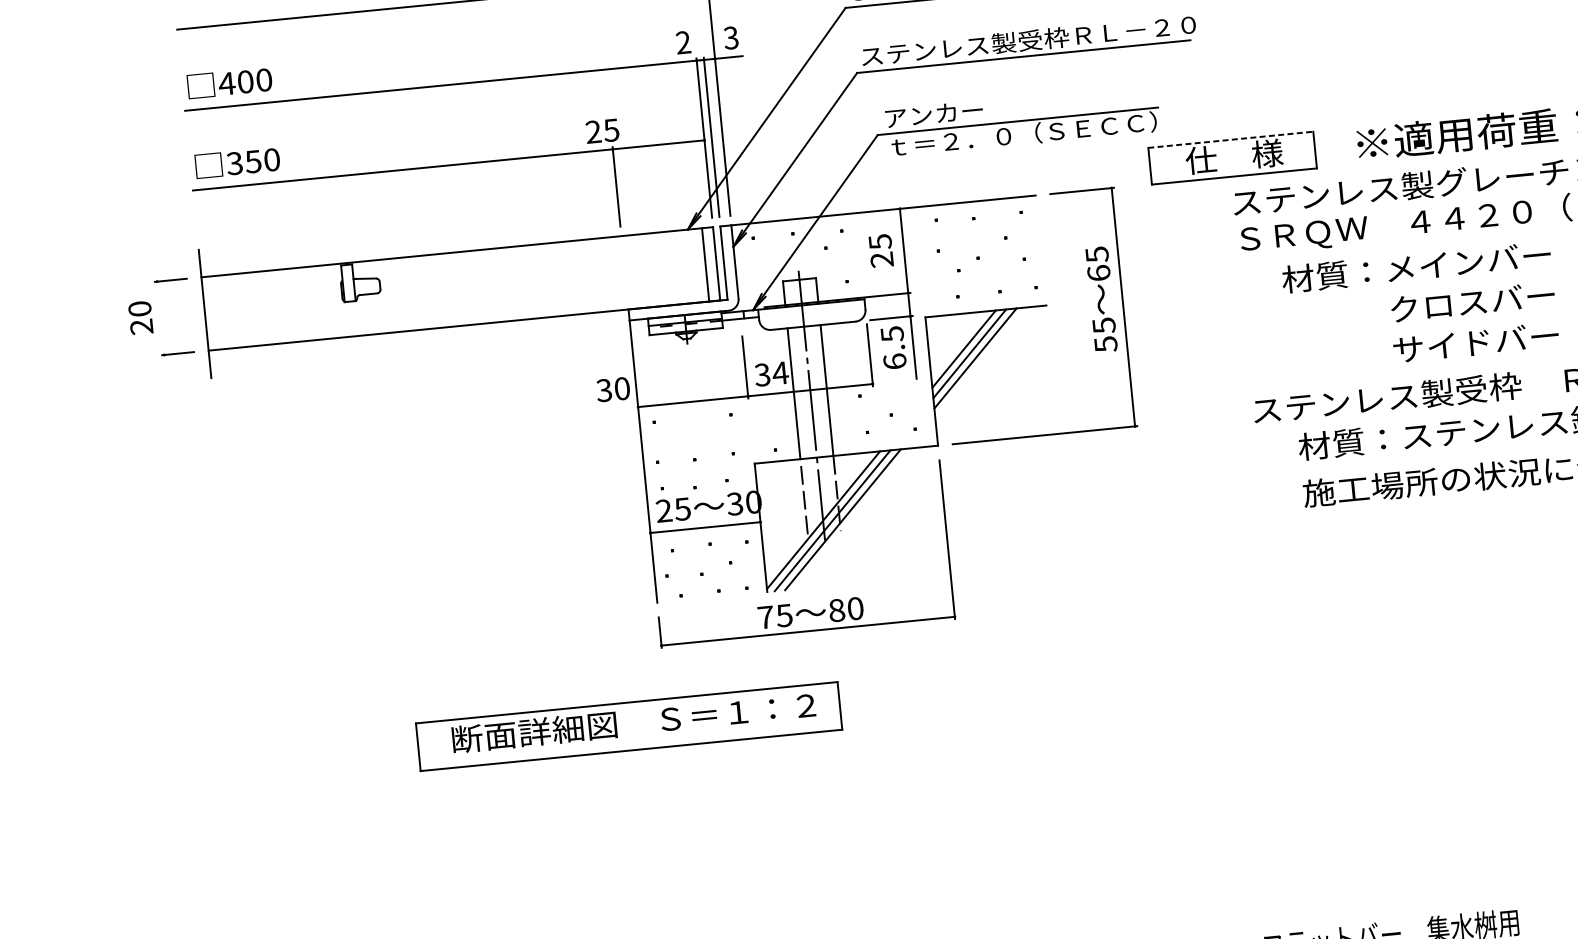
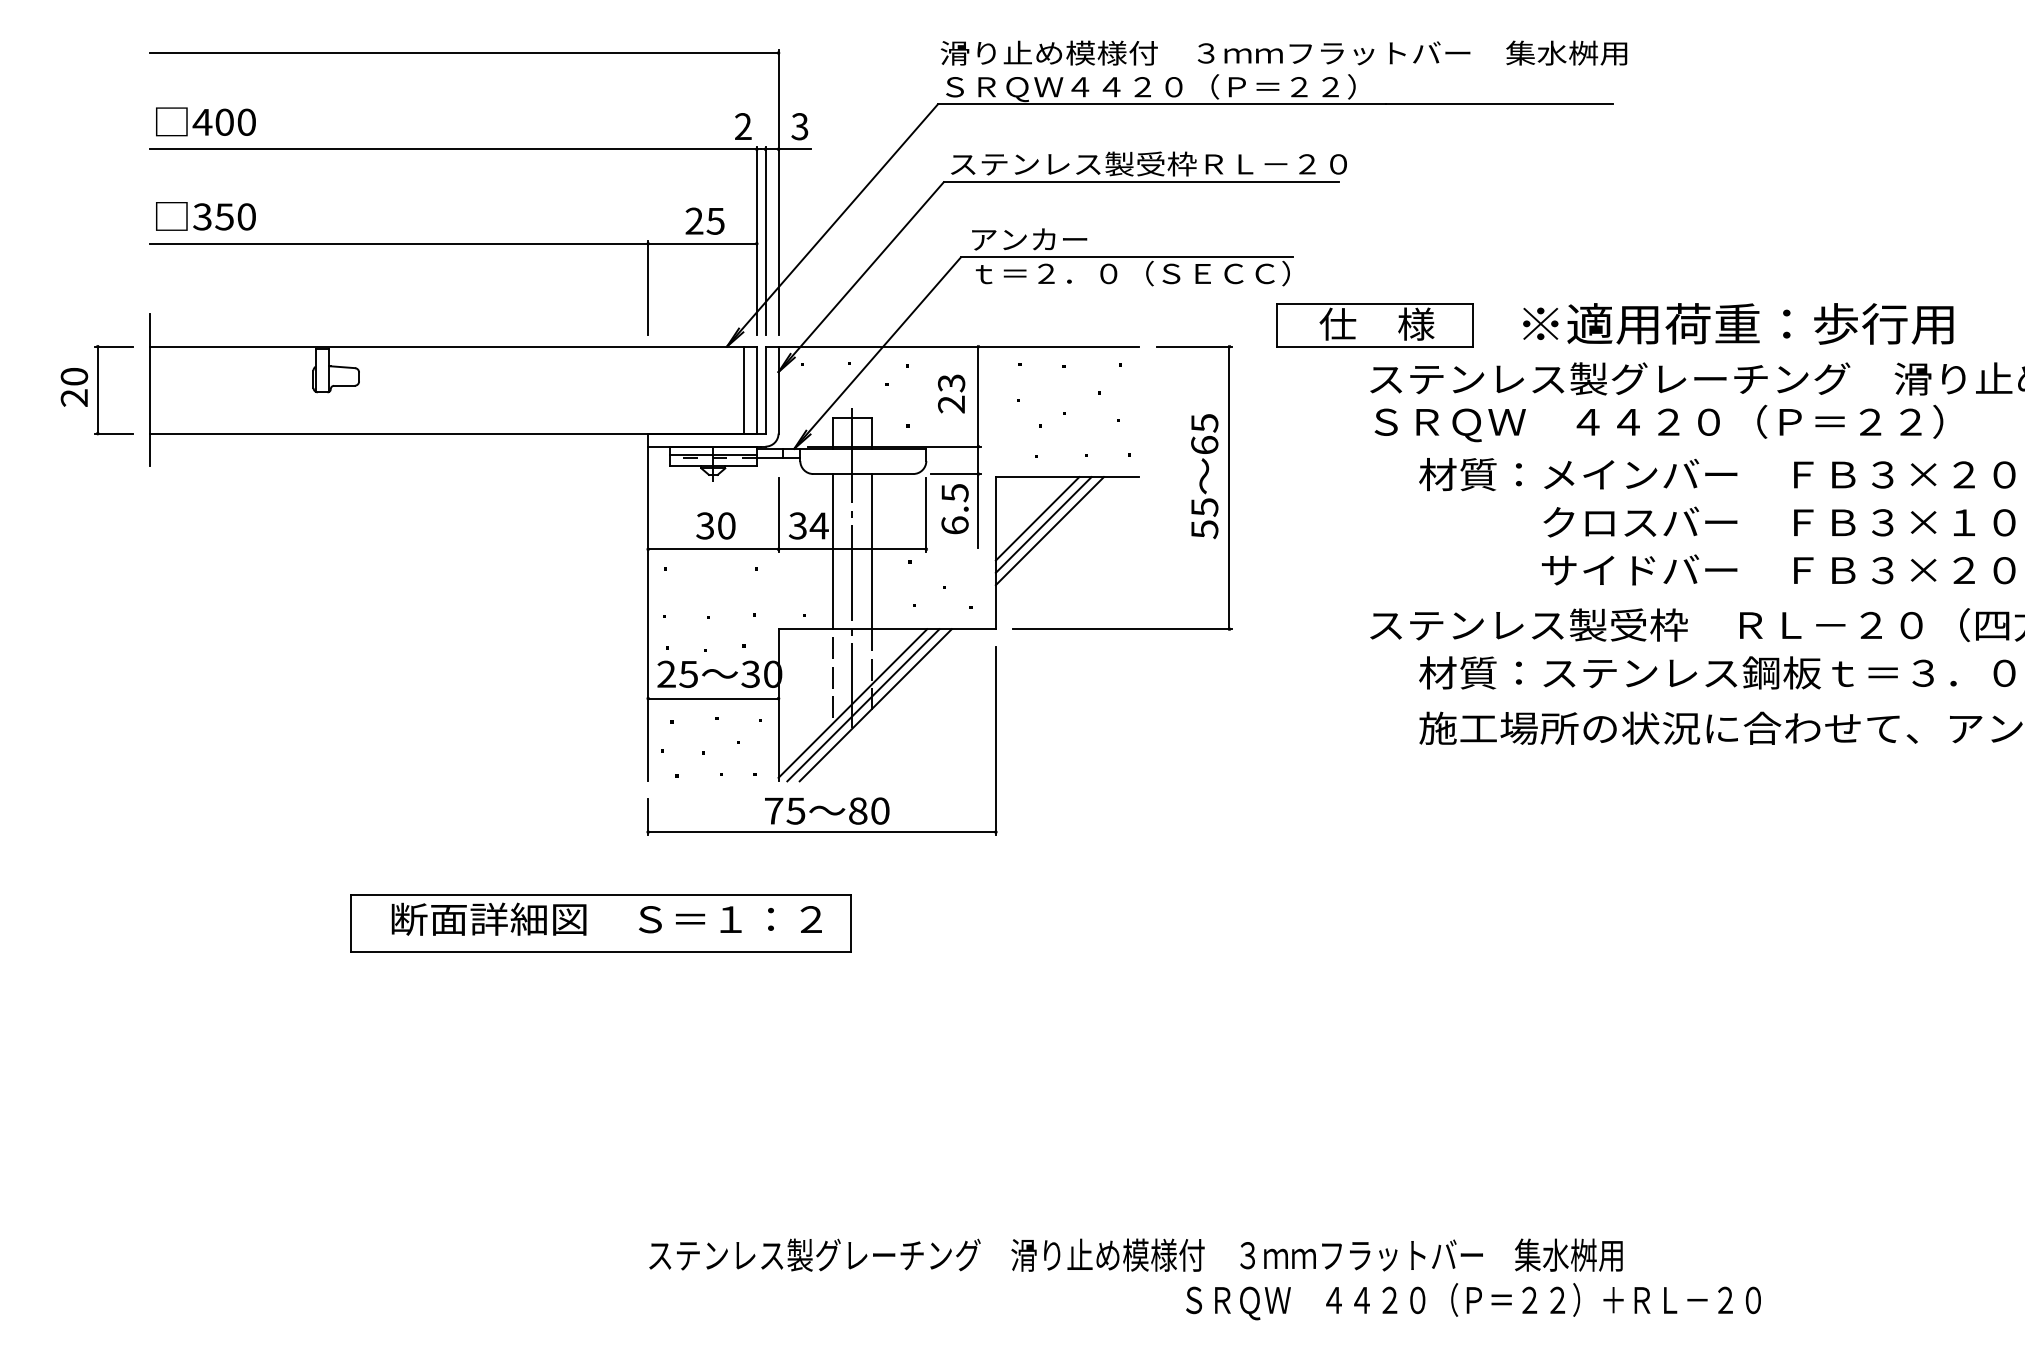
text: (601, 130) -> (704, 220), moved
line: (1230, 139) -> (1374, 303), dashed -> solid
text: (880, 241) -> (951, 382), 25 -> 23
line: (160, 317) -> (97, 389), added
text: (612, 389) -> (715, 525), moved

